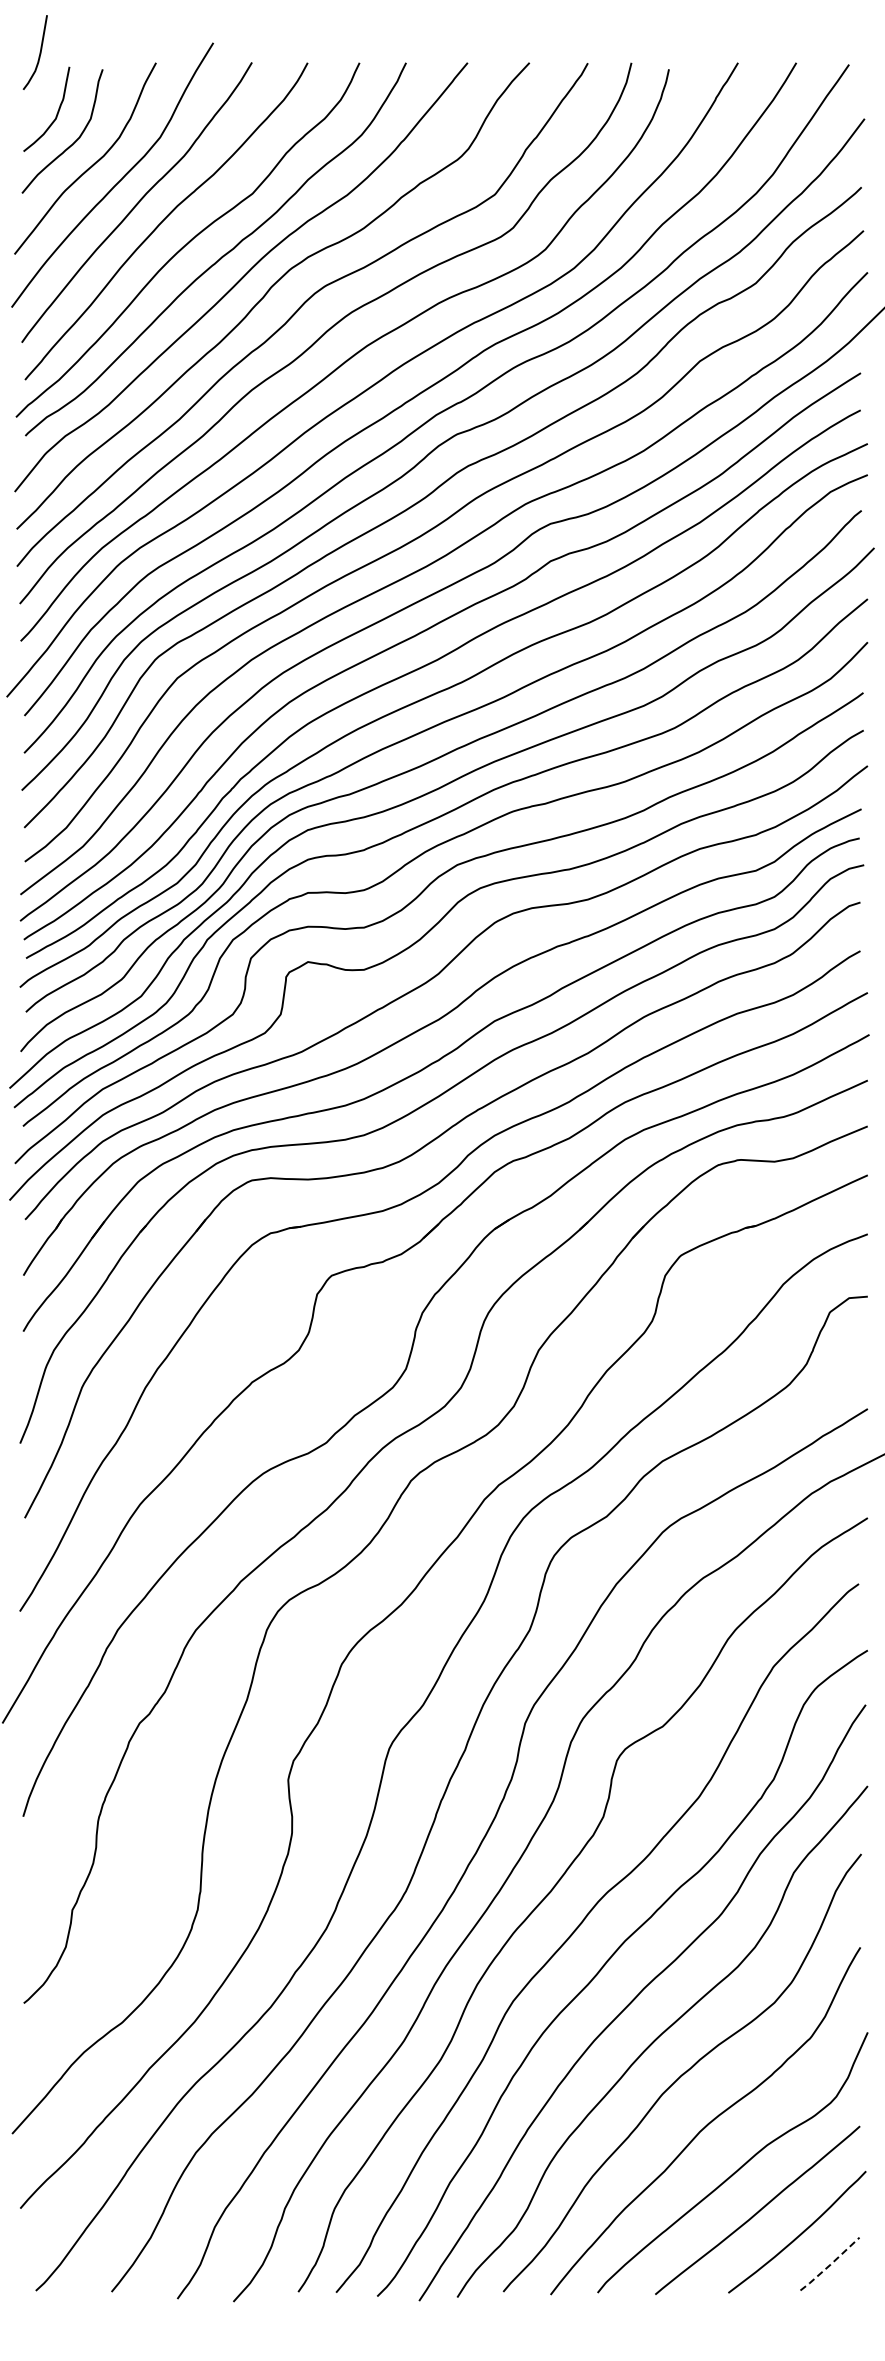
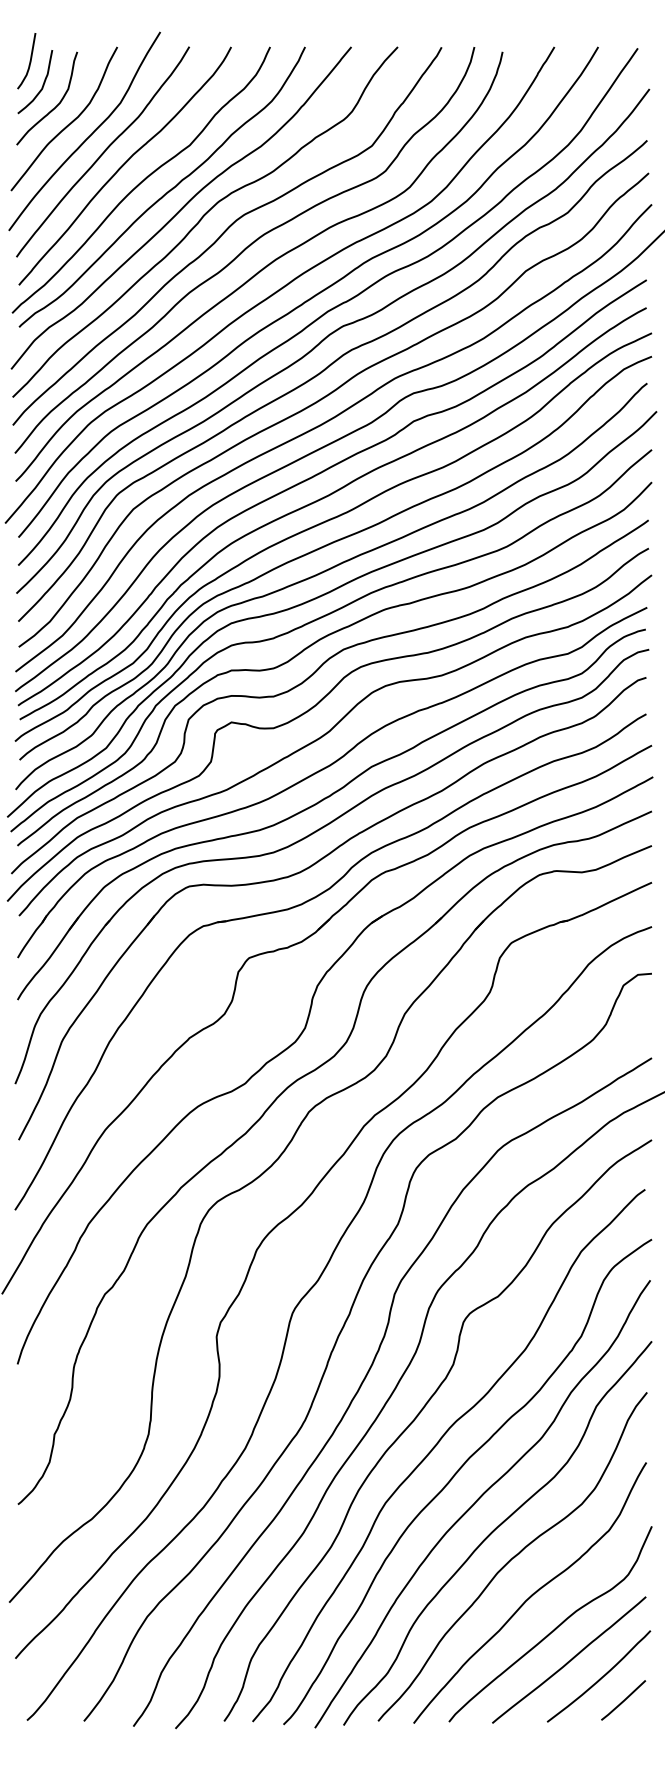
curve: (39, 52) -> (29, 61), moved
line: (830, 2264) -> (623, 1700), dashed -> solid

